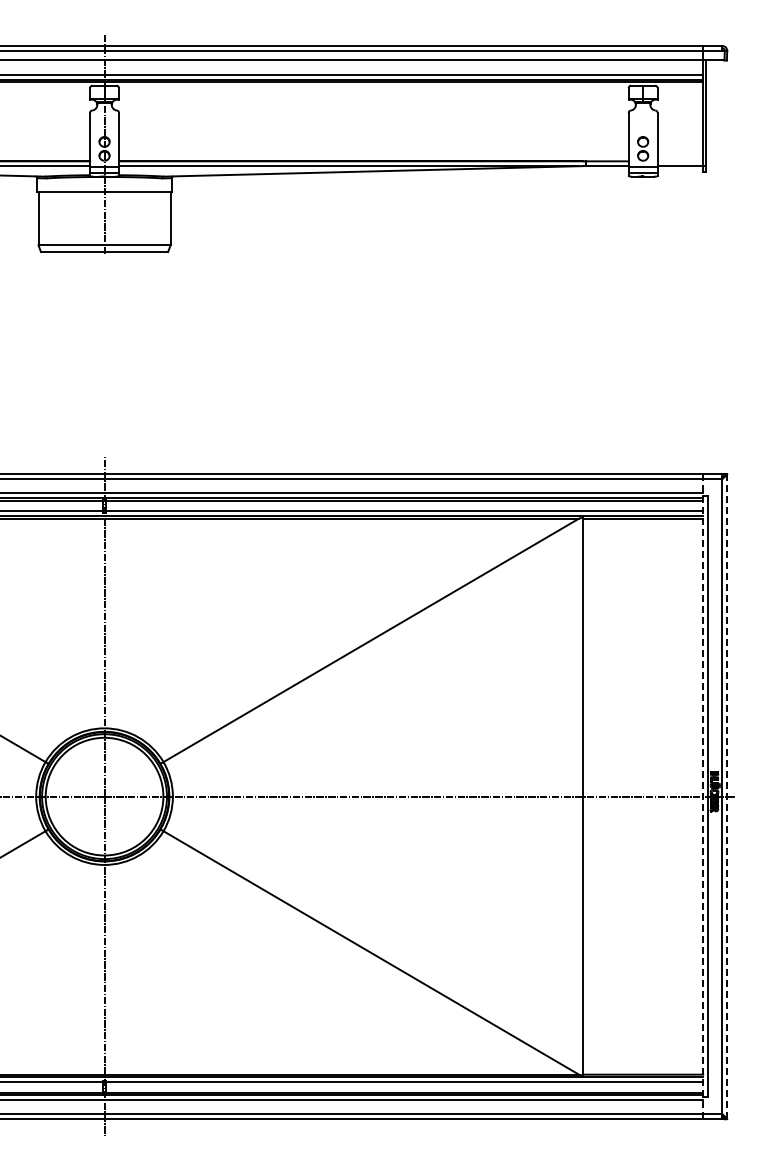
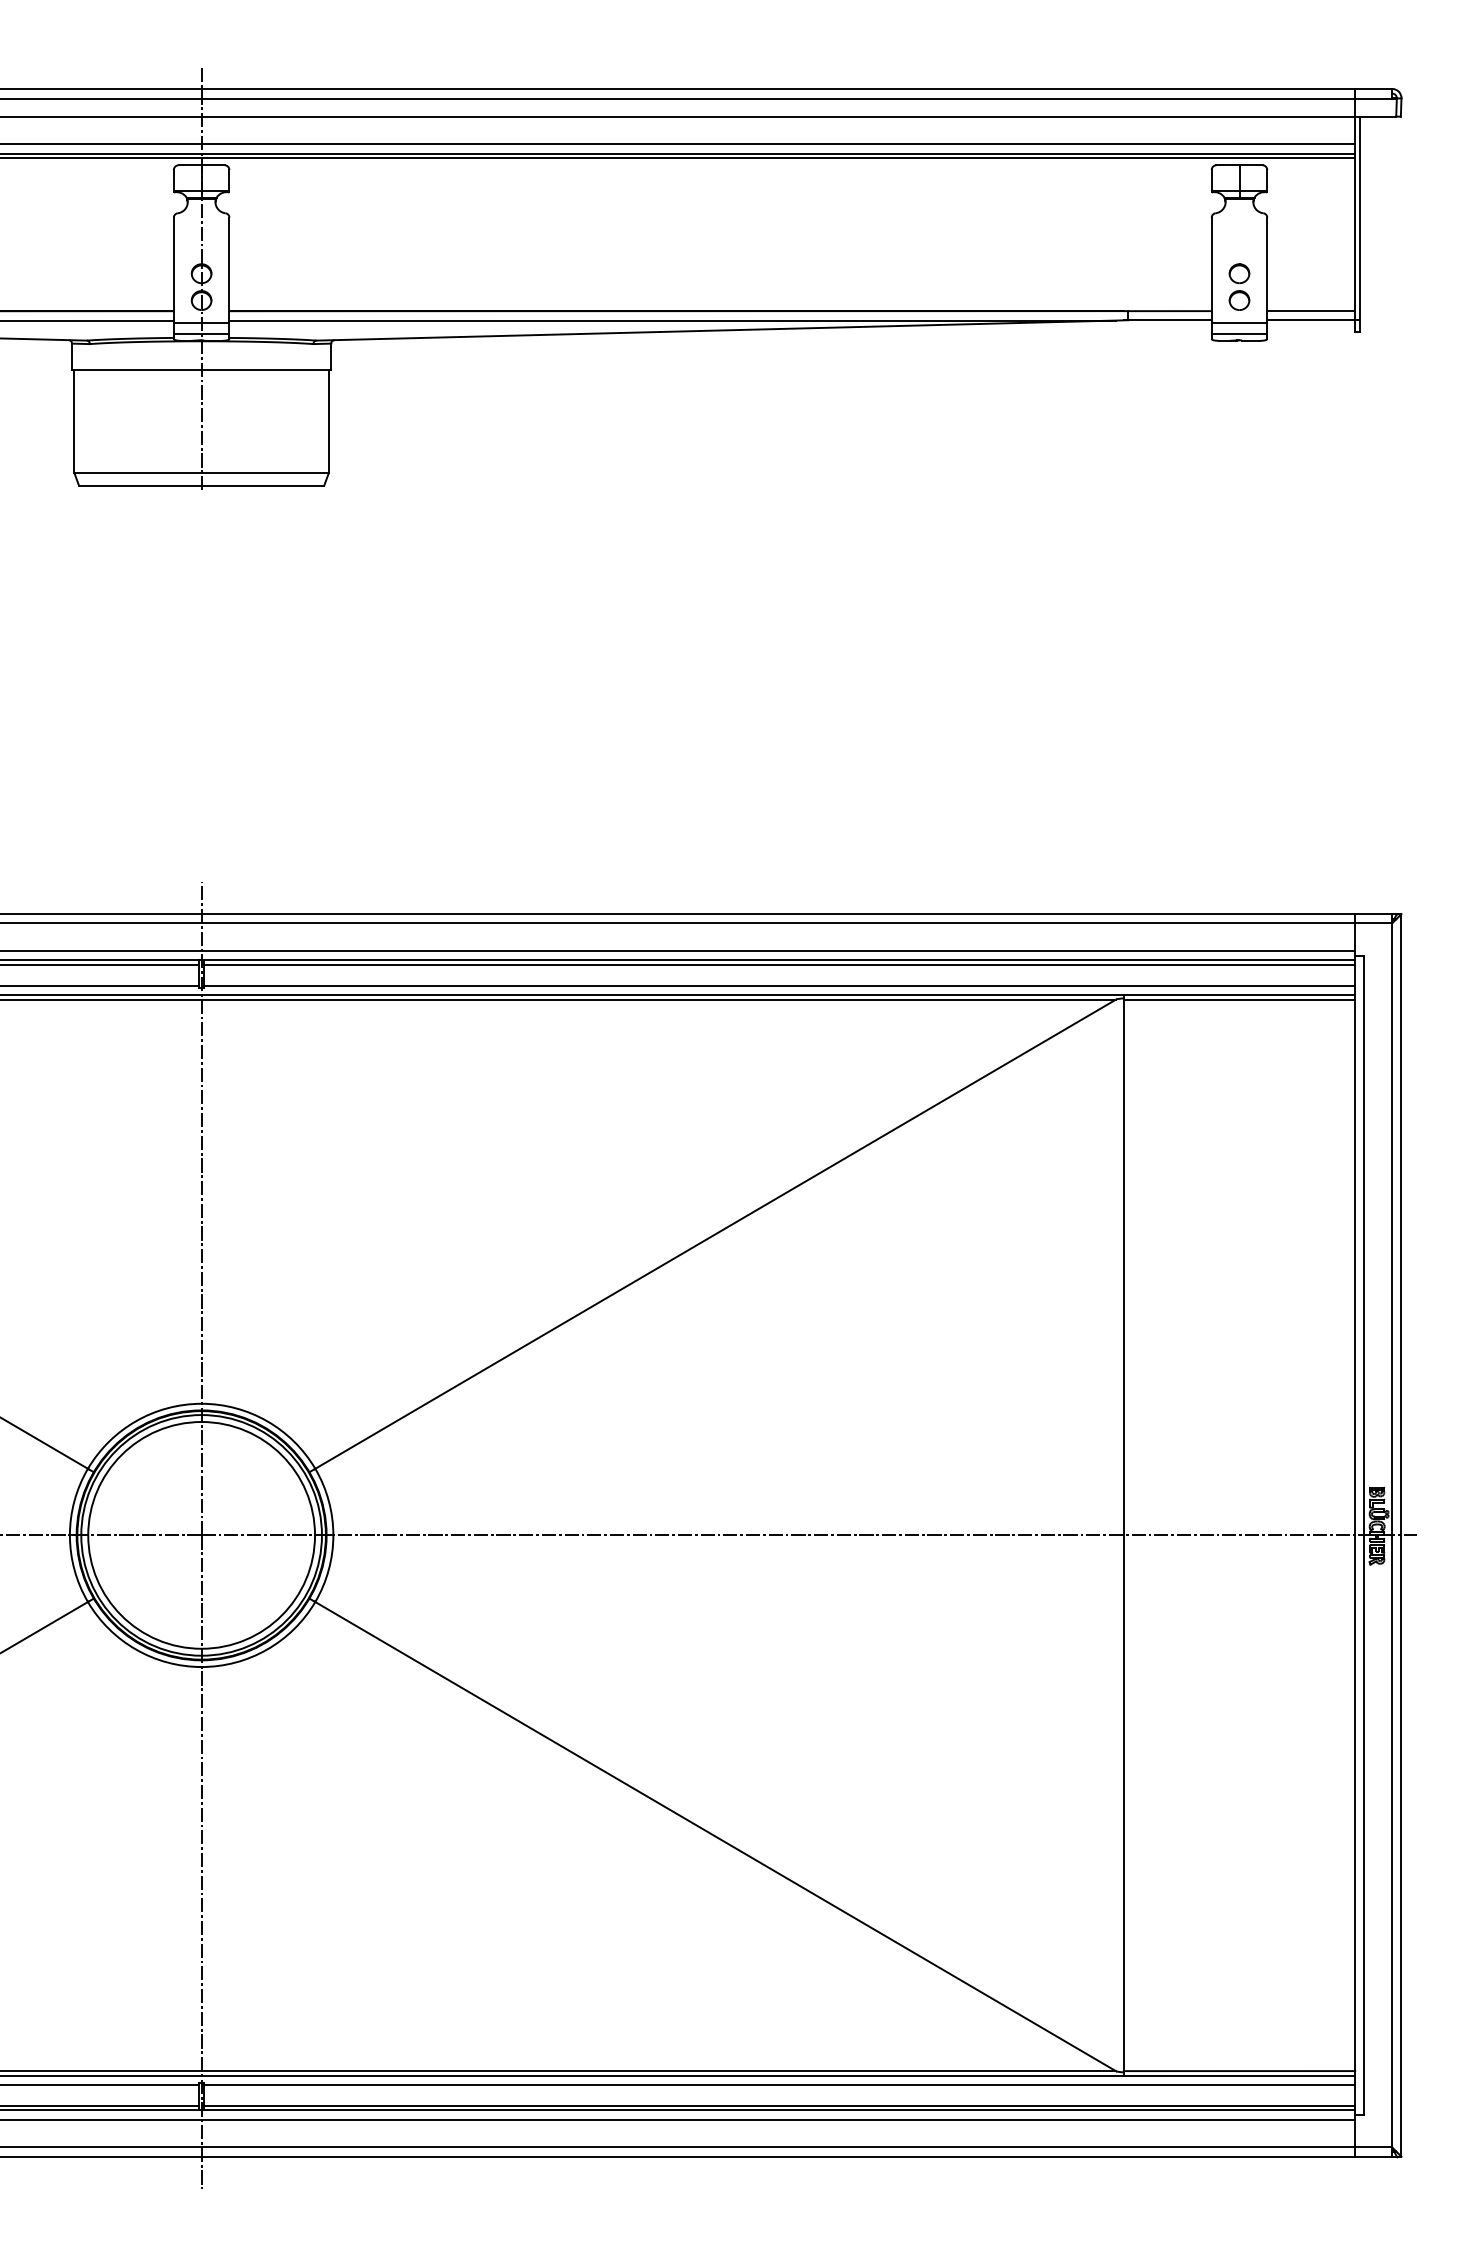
line: (680, 161) -> (1311, 311), added
line: (703, 797) -> (1355, 1537), dashed -> solid
line: (727, 797) -> (1402, 1537), dashed -> solid

